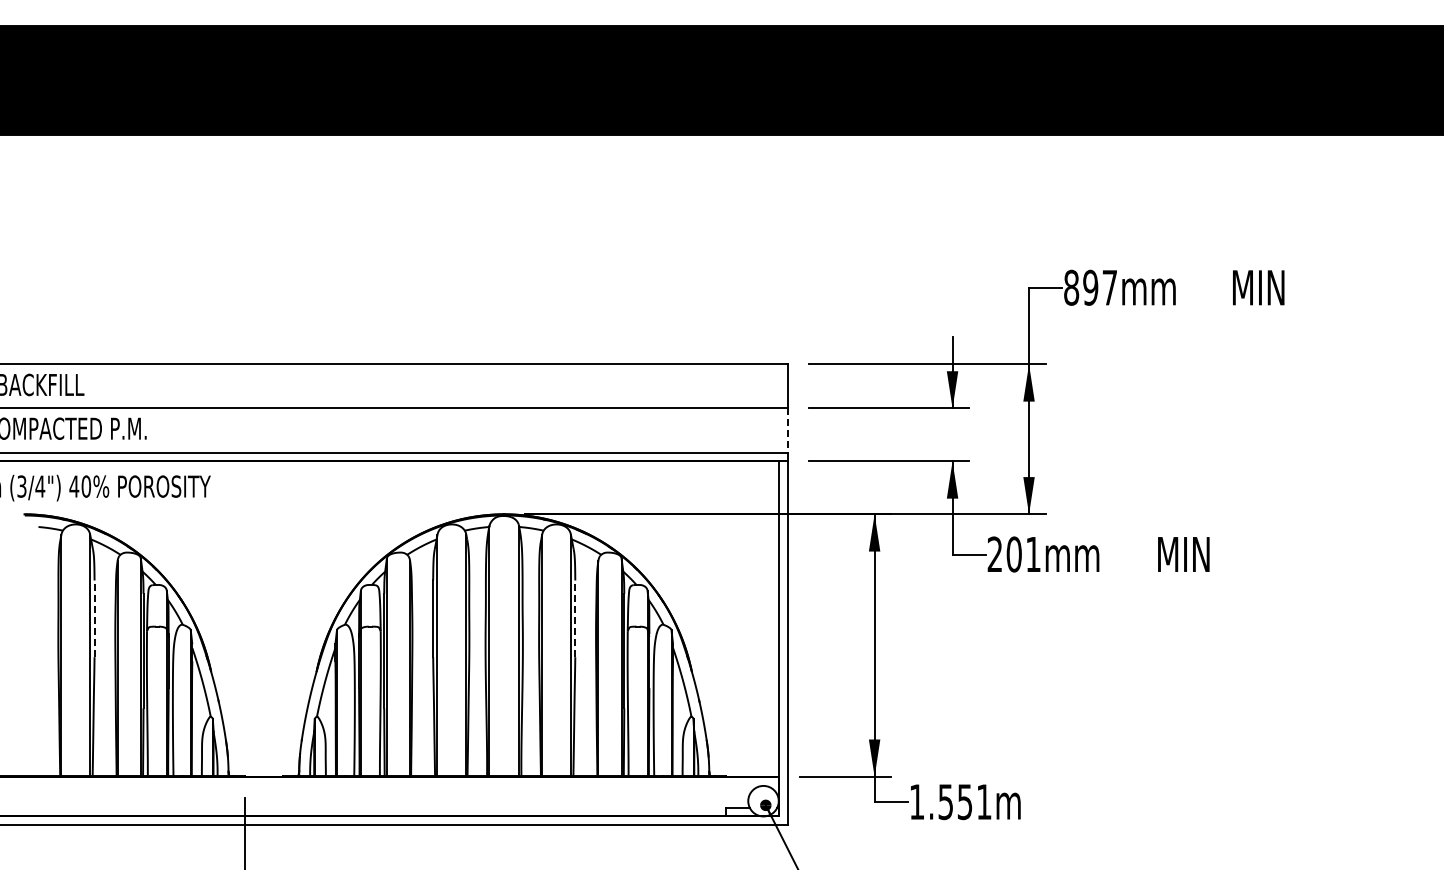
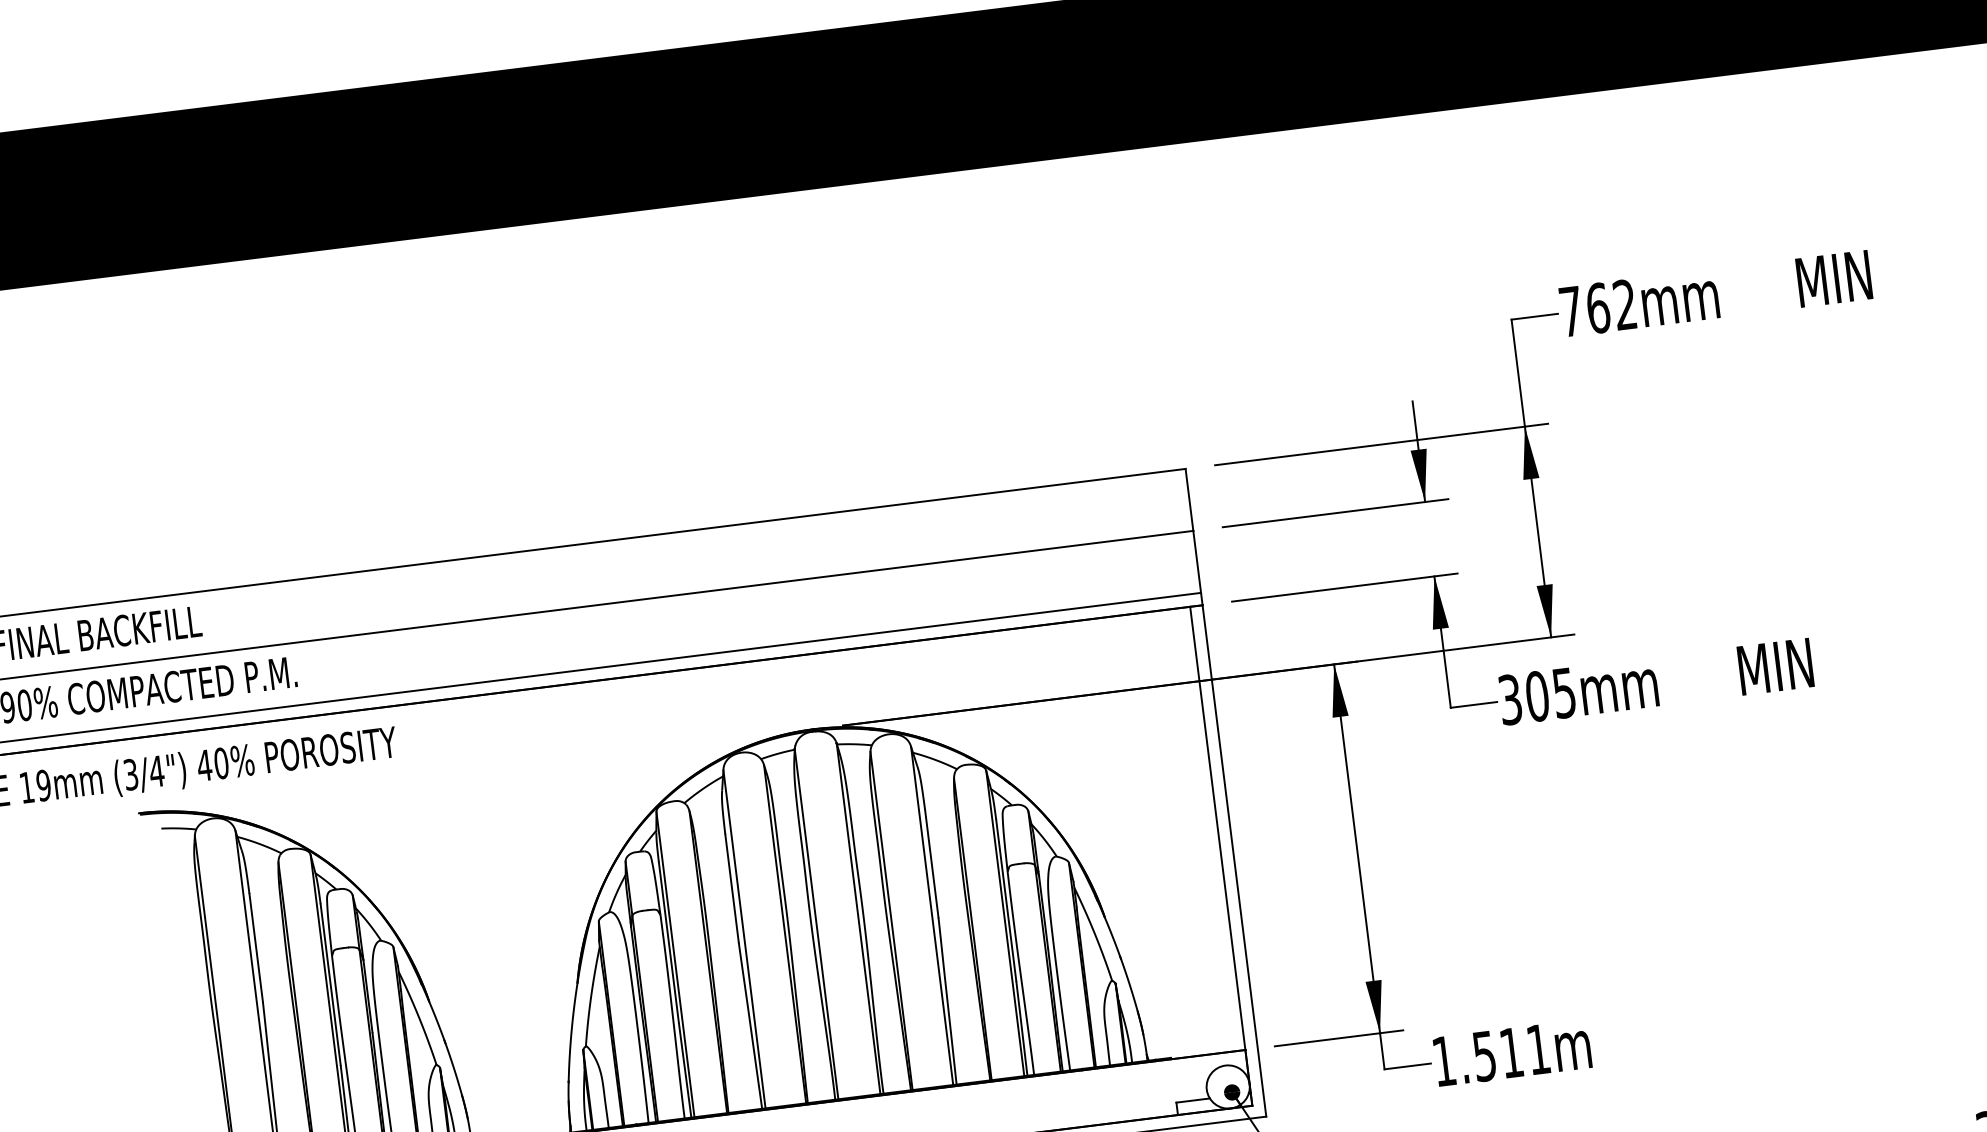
text: (1090, 287) -> (1597, 307), 897mm -> 762mm
line: (787, 431) -> (1197, 563), dashed -> solid
text: (1013, 554) -> (1536, 696), 201mm -> 305mm
line: (94, 618) -> (256, 947), dashed -> solid
line: (575, 618) -> (932, 863), dashed -> solid
text: (964, 802) -> (1510, 1053), 1.551m -> 1.511m

